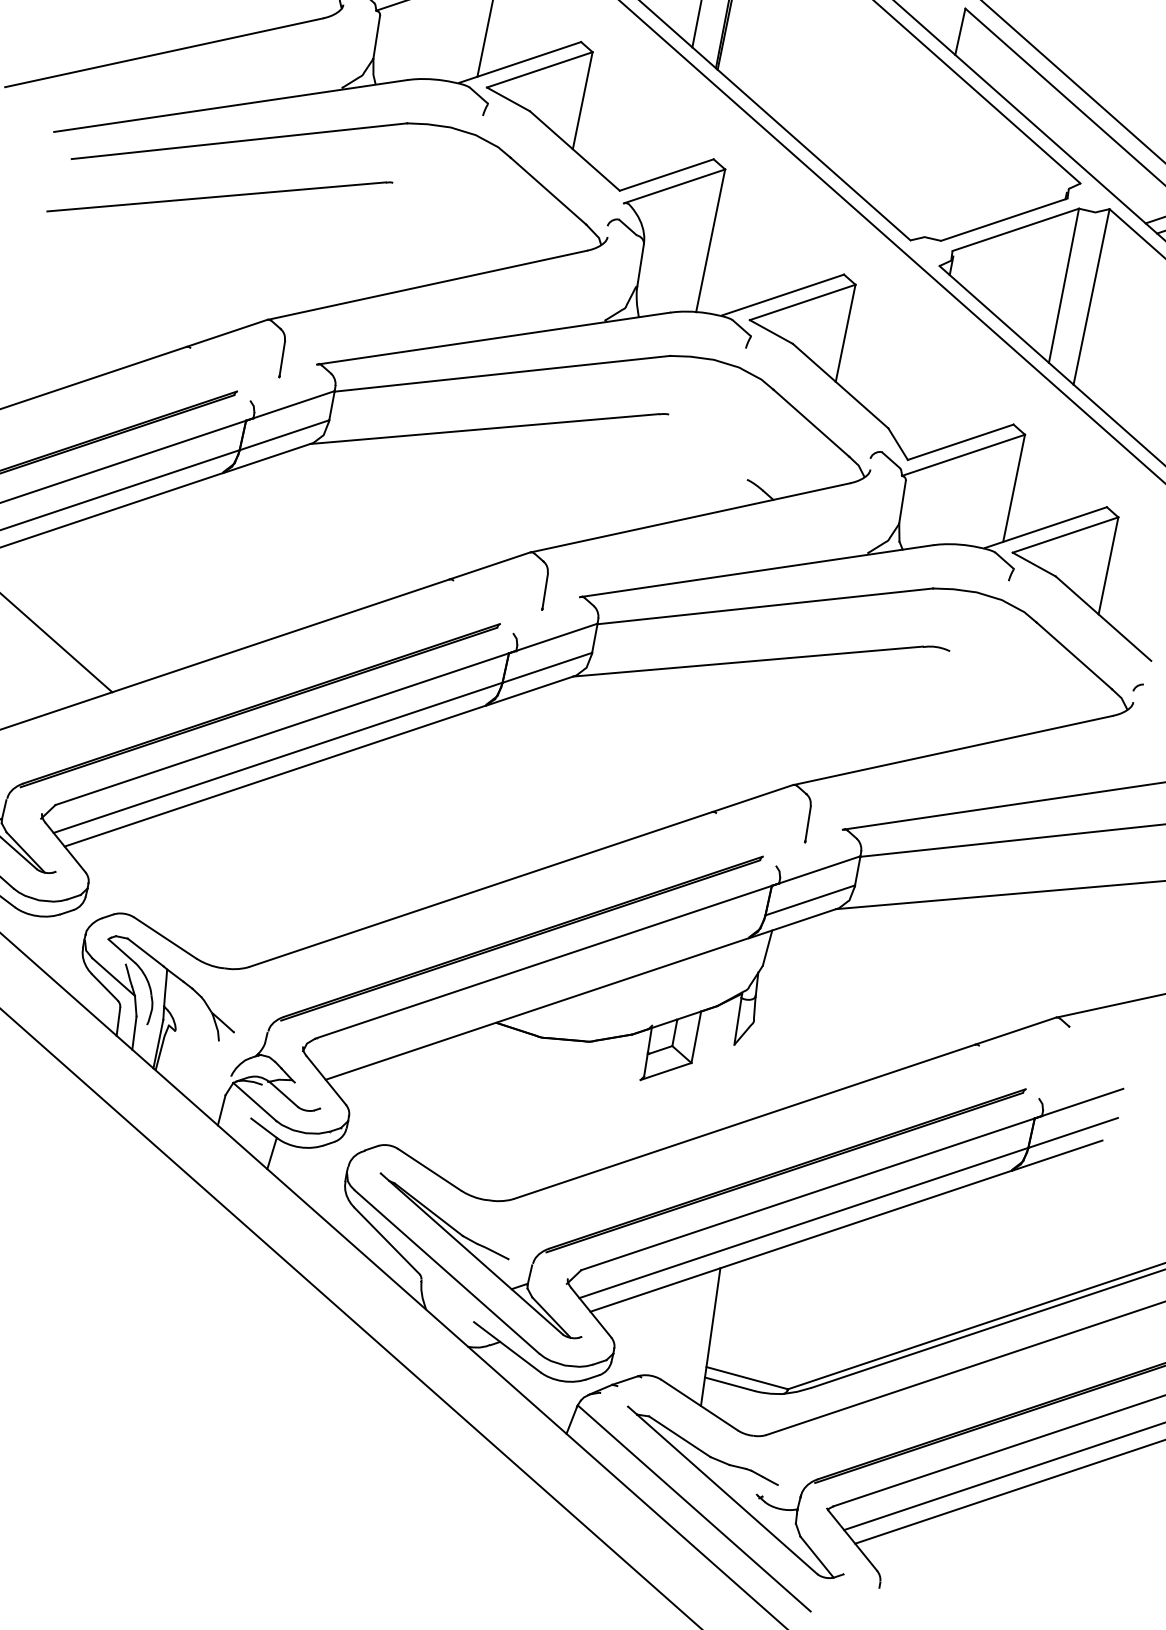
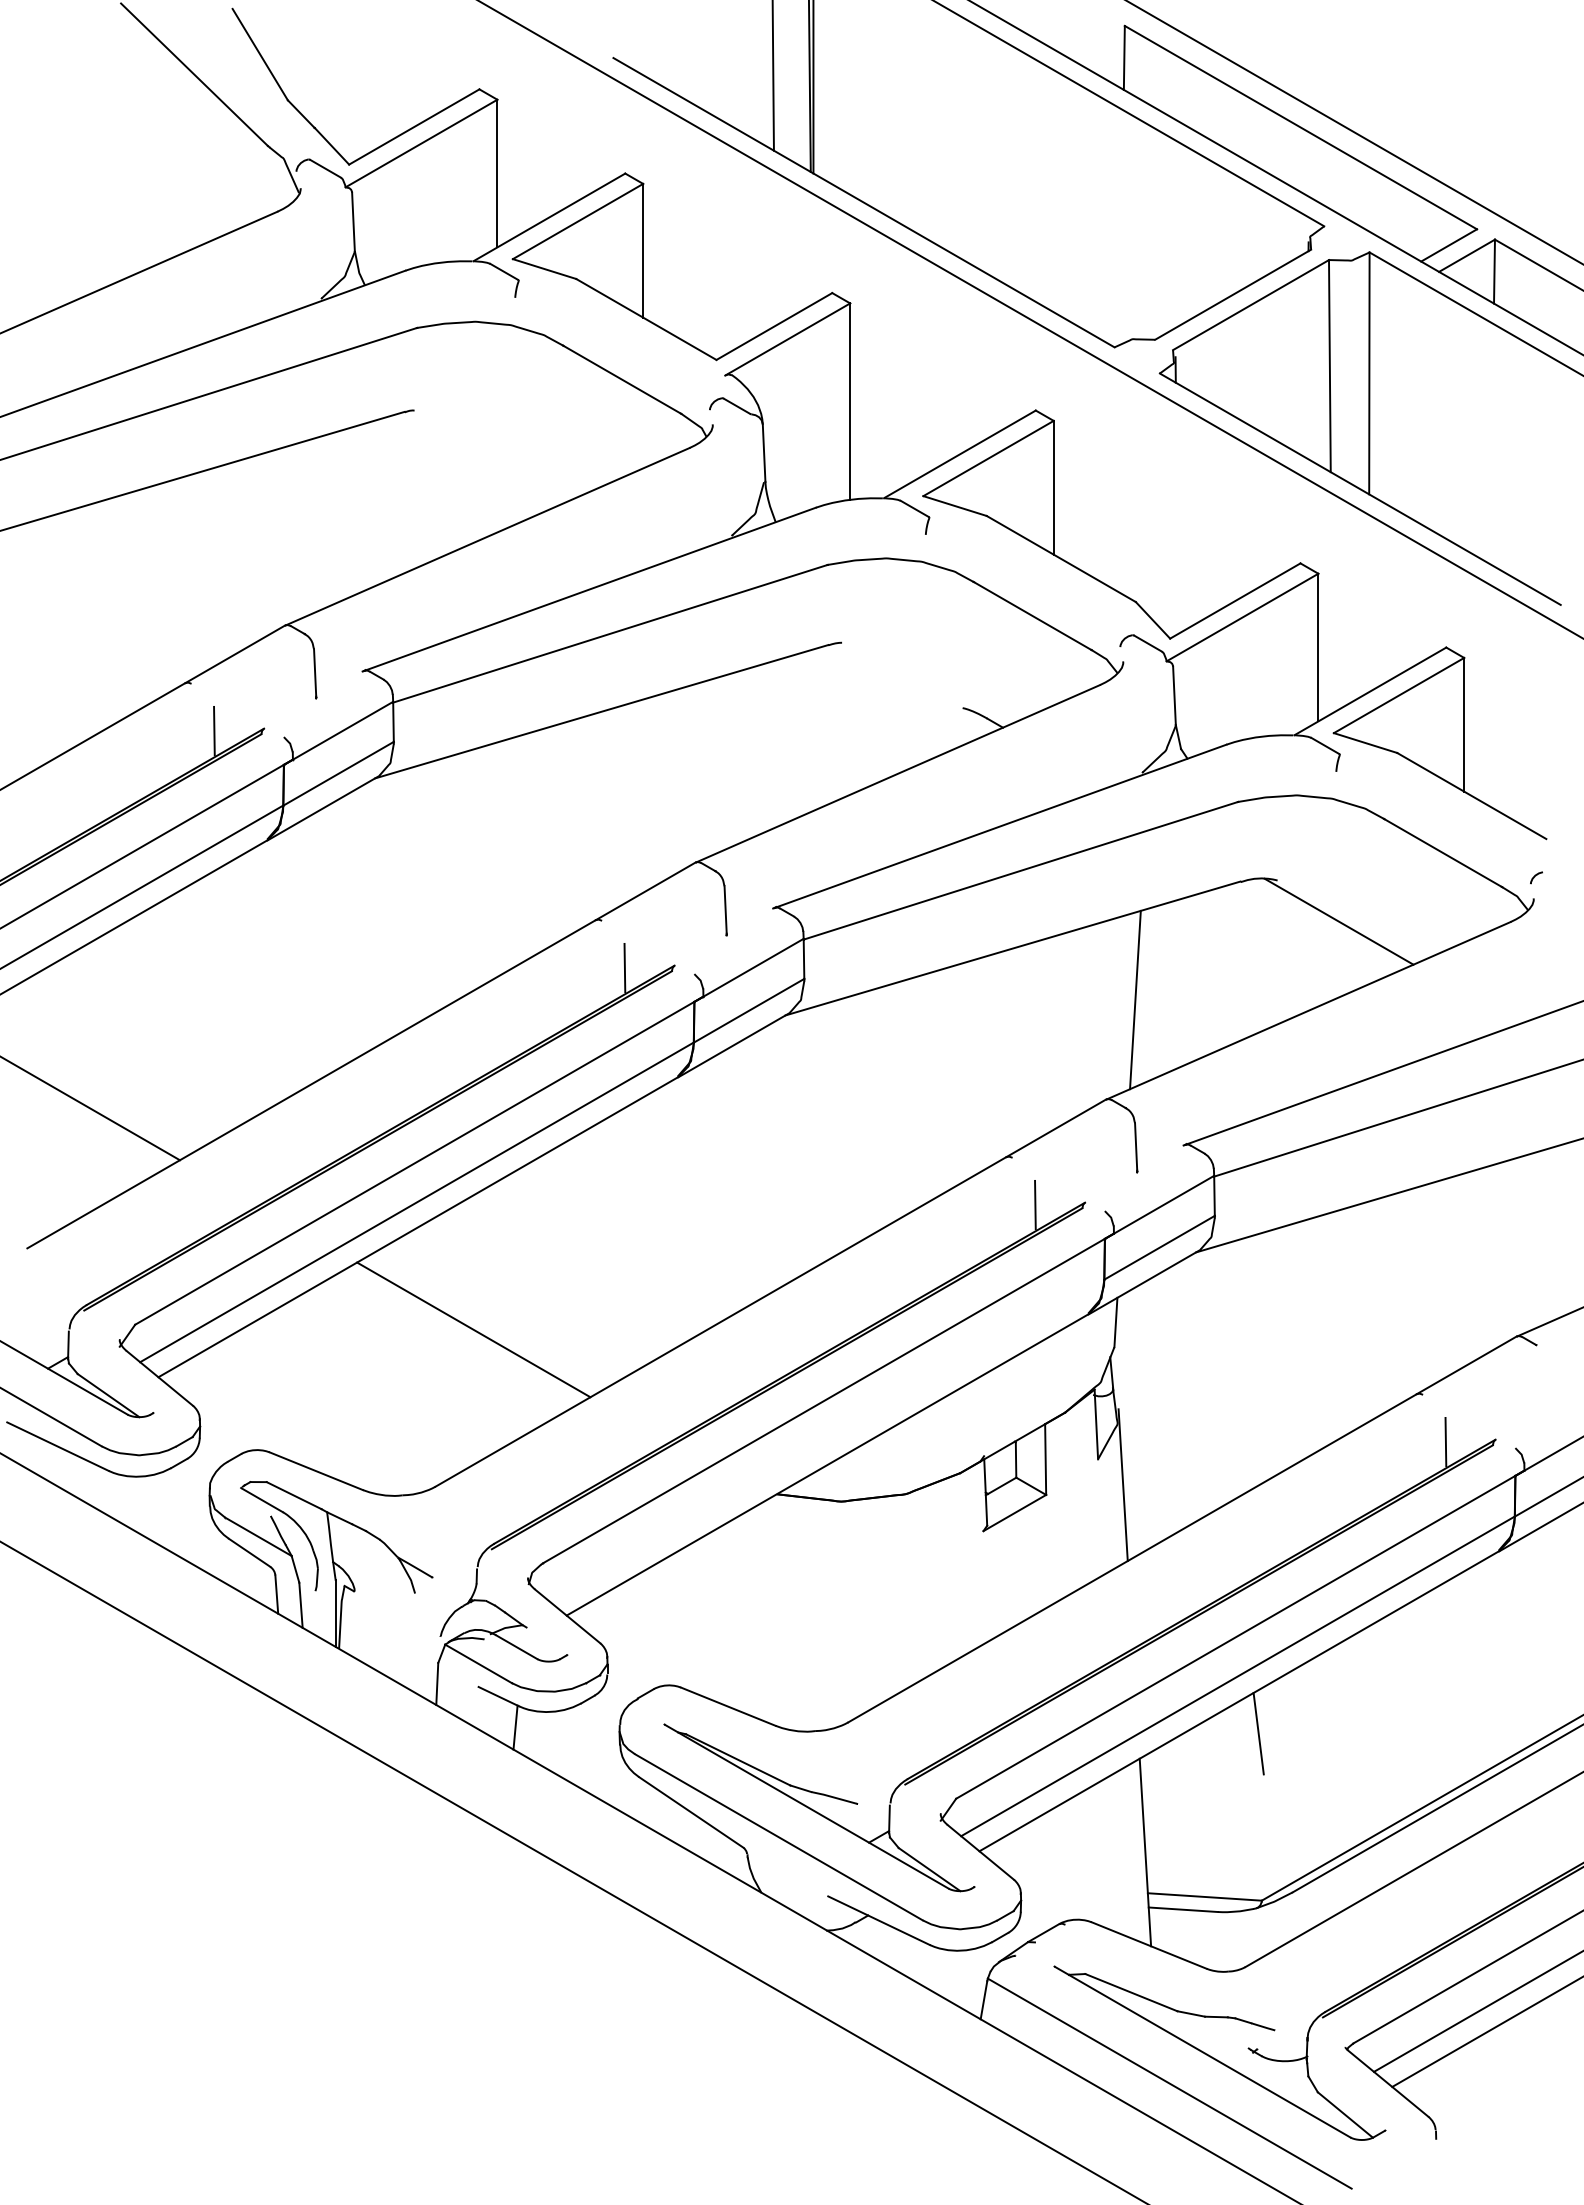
line: (200, 385) -> (214, 730), added
line: (463, 618) -> (624, 967), added
line: (988, 690) -> (1338, 921), added
line: (829, 716) -> (1135, 999), added
line: (726, 850) -> (1035, 1204), added
line: (300, 858) -> (473, 1329), added
line: (748, 1067) -> (1122, 1485), added
line: (989, 1083) -> (1445, 1441), added
line: (810, 1267) -> (1258, 1733), added

